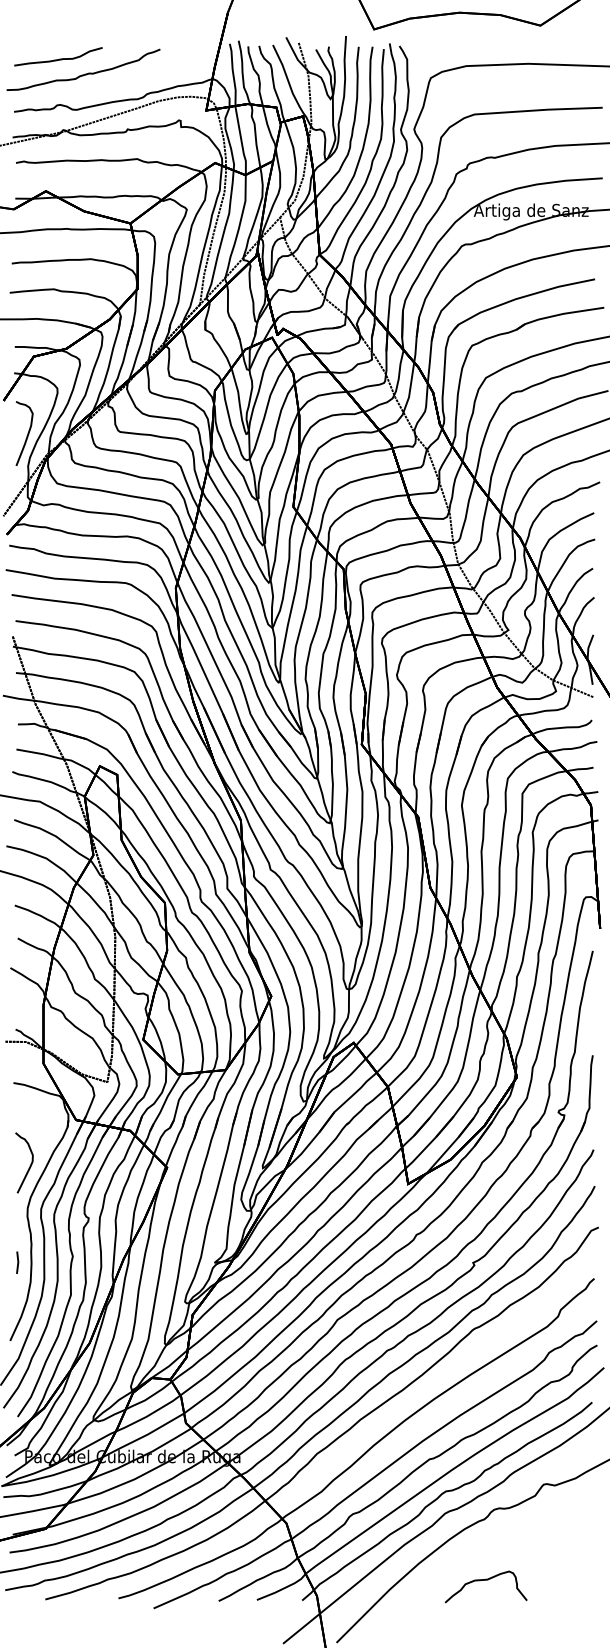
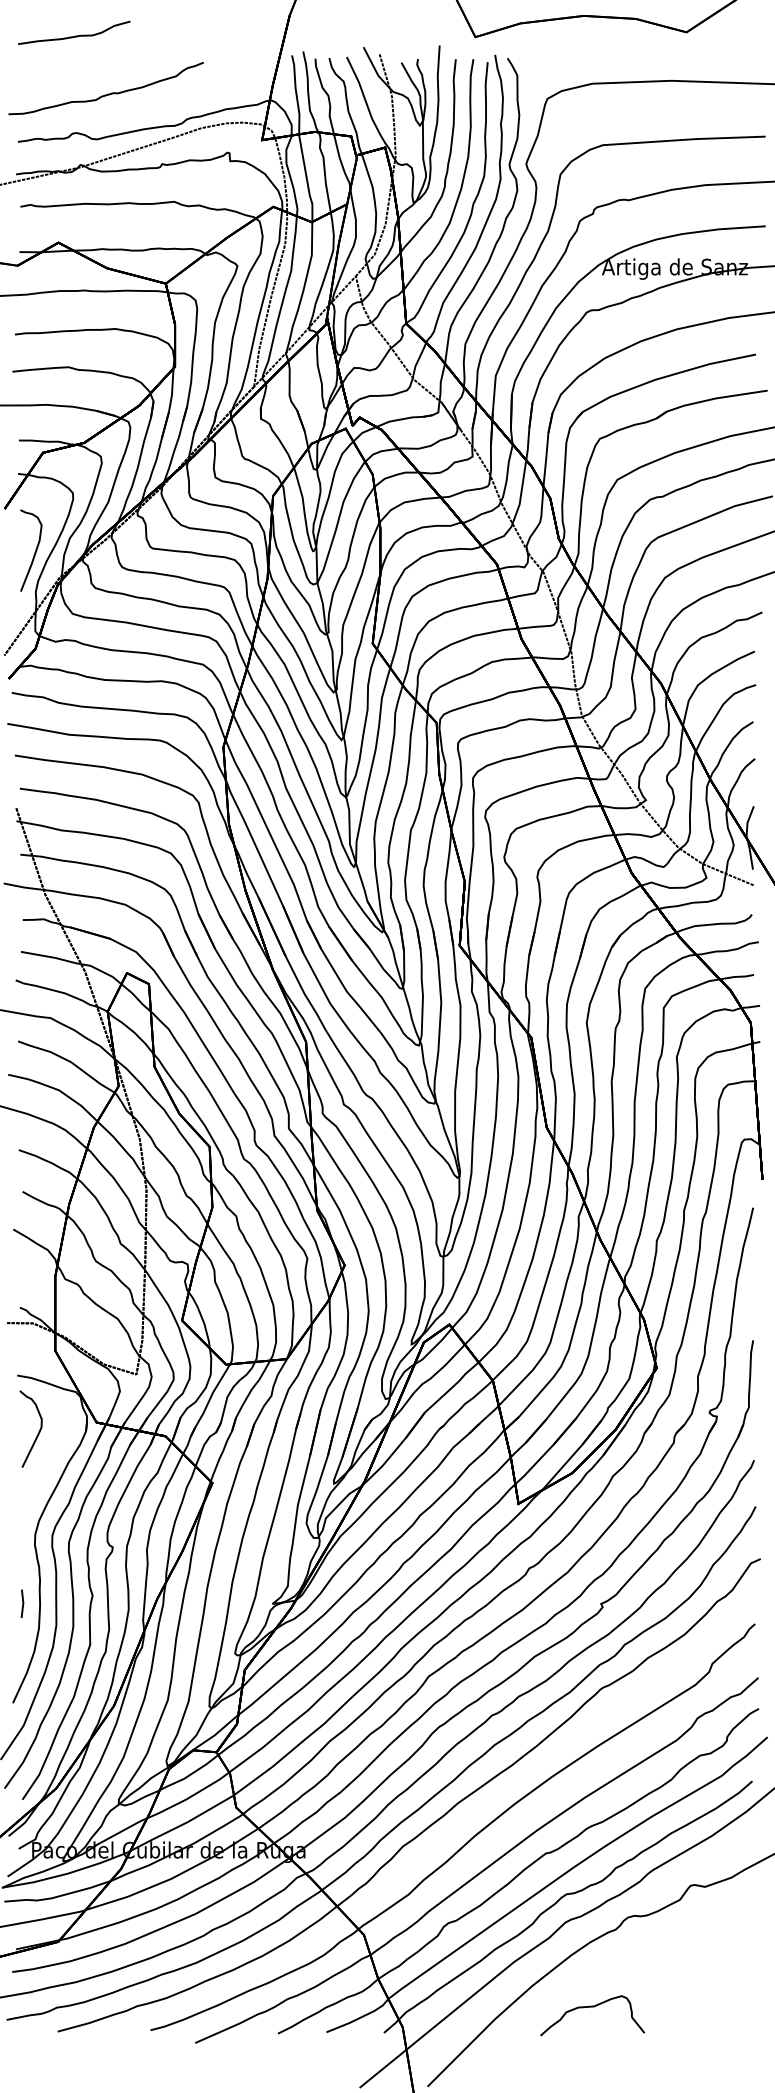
curve: (58, 58) -> (74, 35), moved
curve: (30, 1164) -> (38, 1431), moved
curve: (486, 1580) -> (592, 2007), moved

